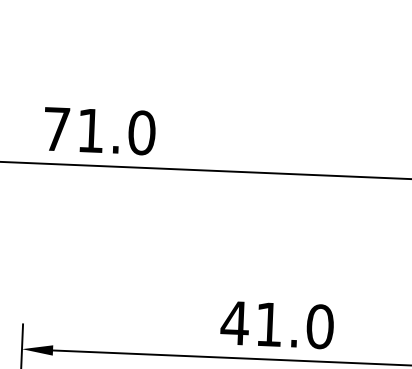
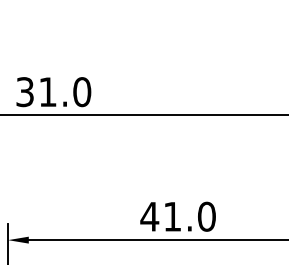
text: (55, 129) -> (24, 92), 71.0 -> 31.0

